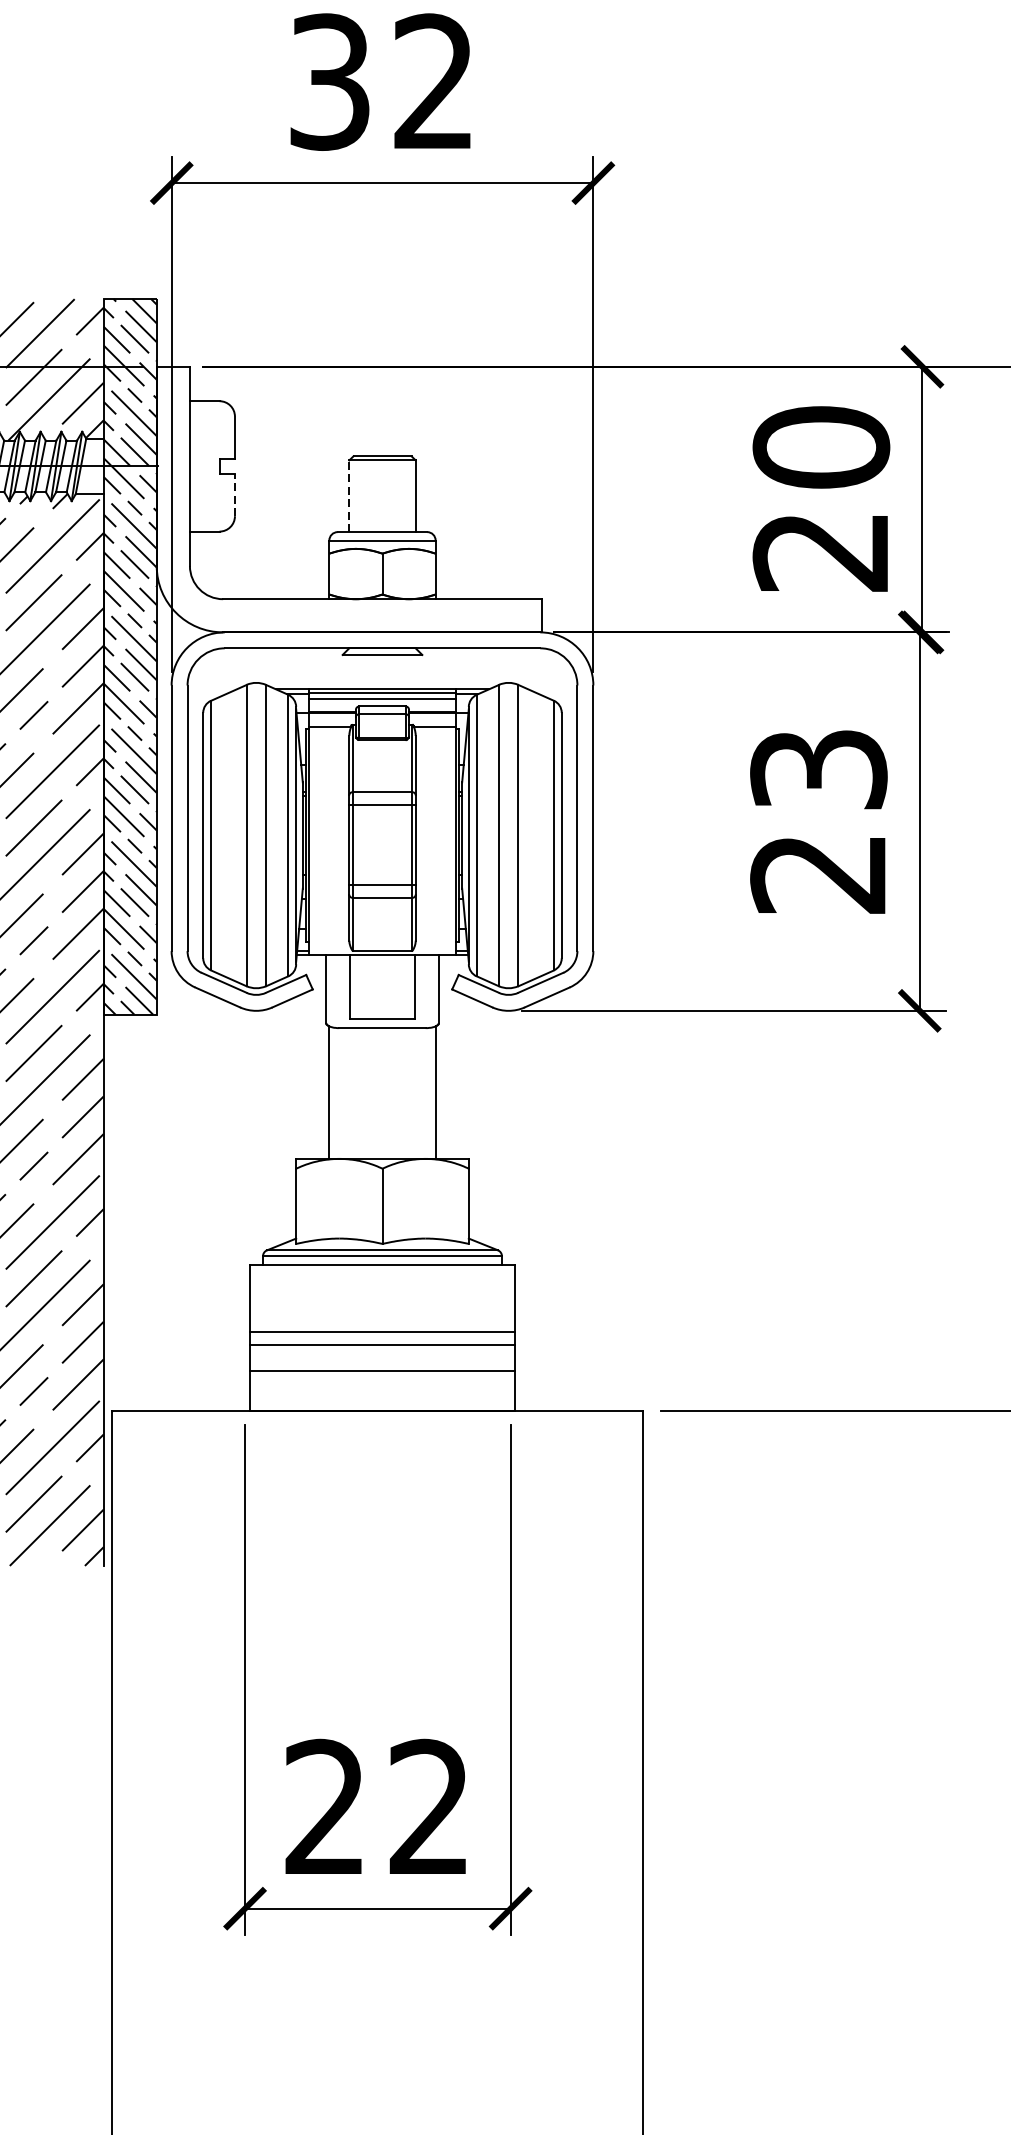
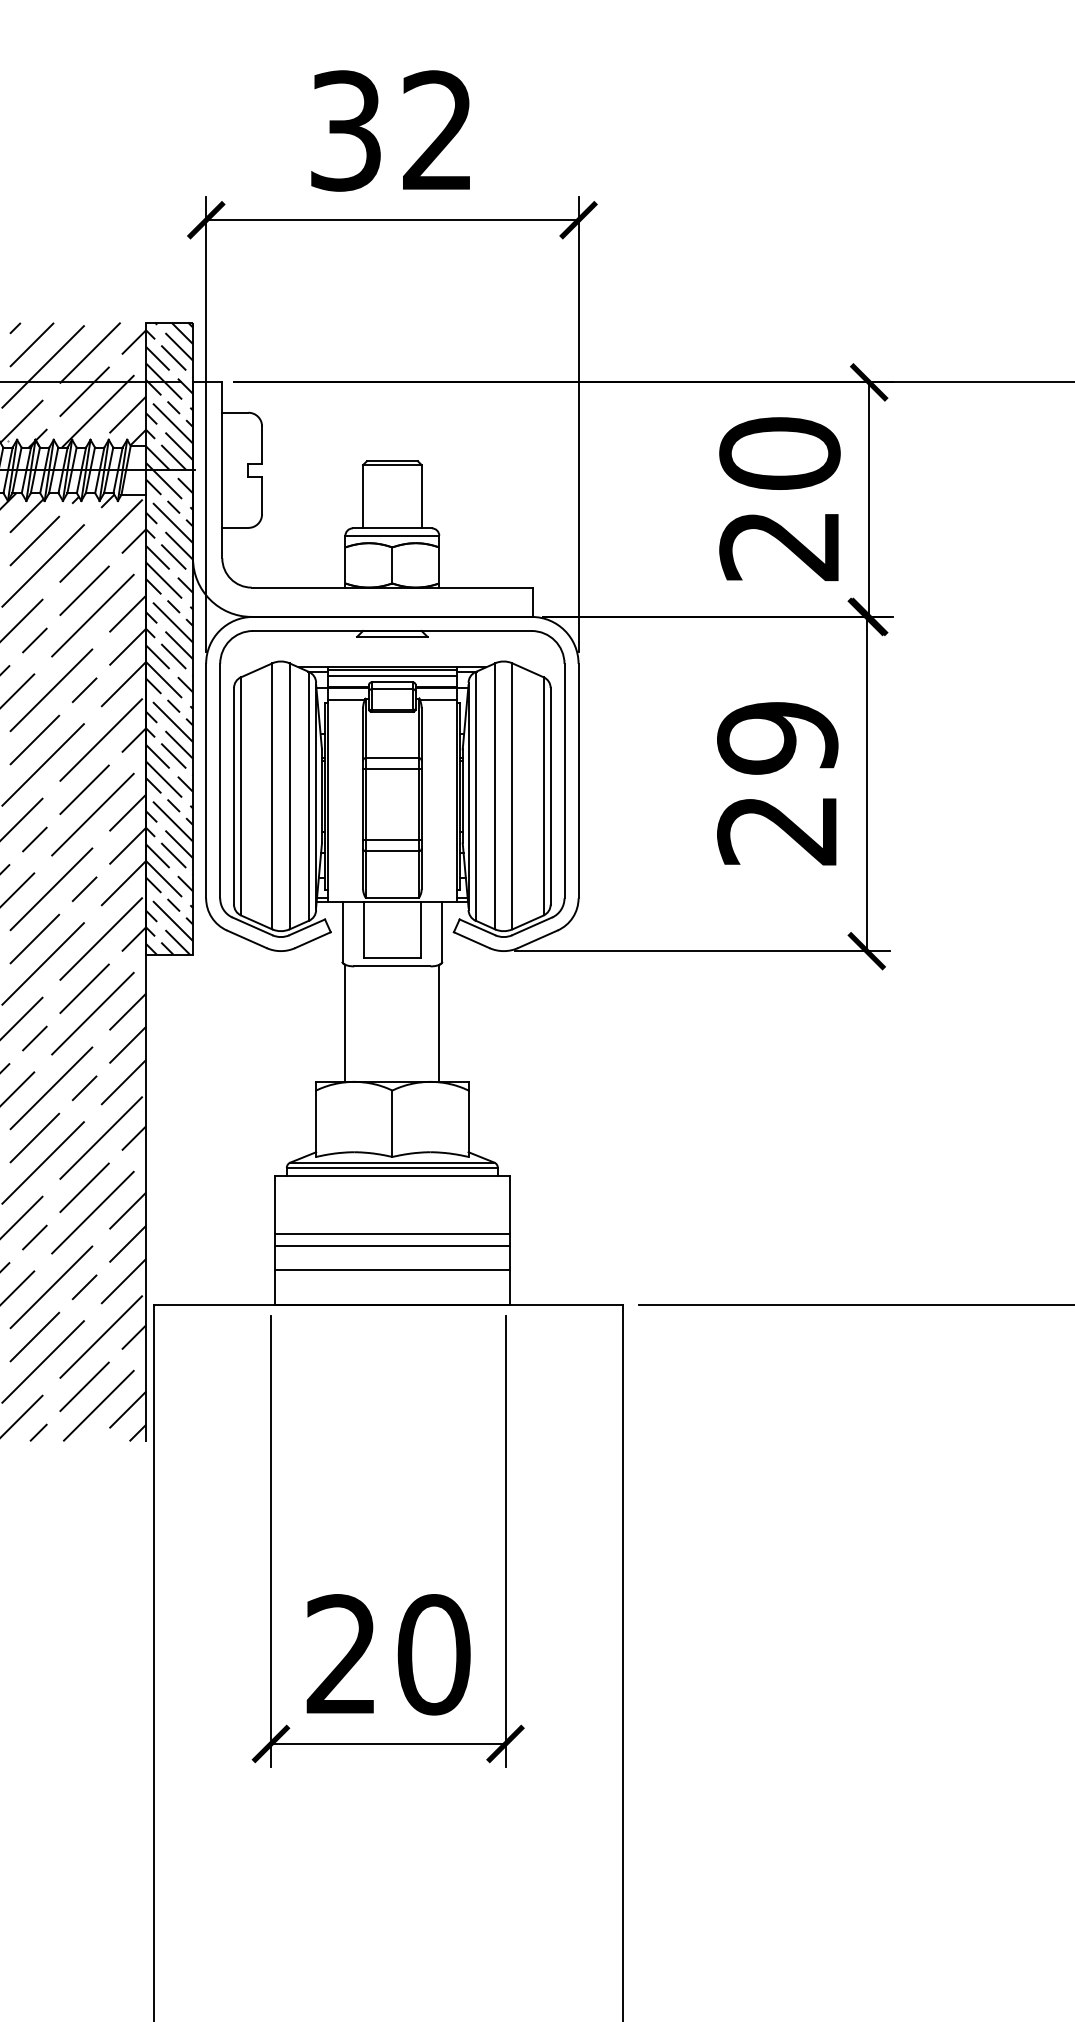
line: (235, 494) -> (262, 495), dashed -> solid
line: (349, 496) -> (363, 496), dashed -> solid
text: (818, 770) -> (777, 738), 23 -> 29
text: (429, 1807) -> (433, 1654), 22 -> 20

